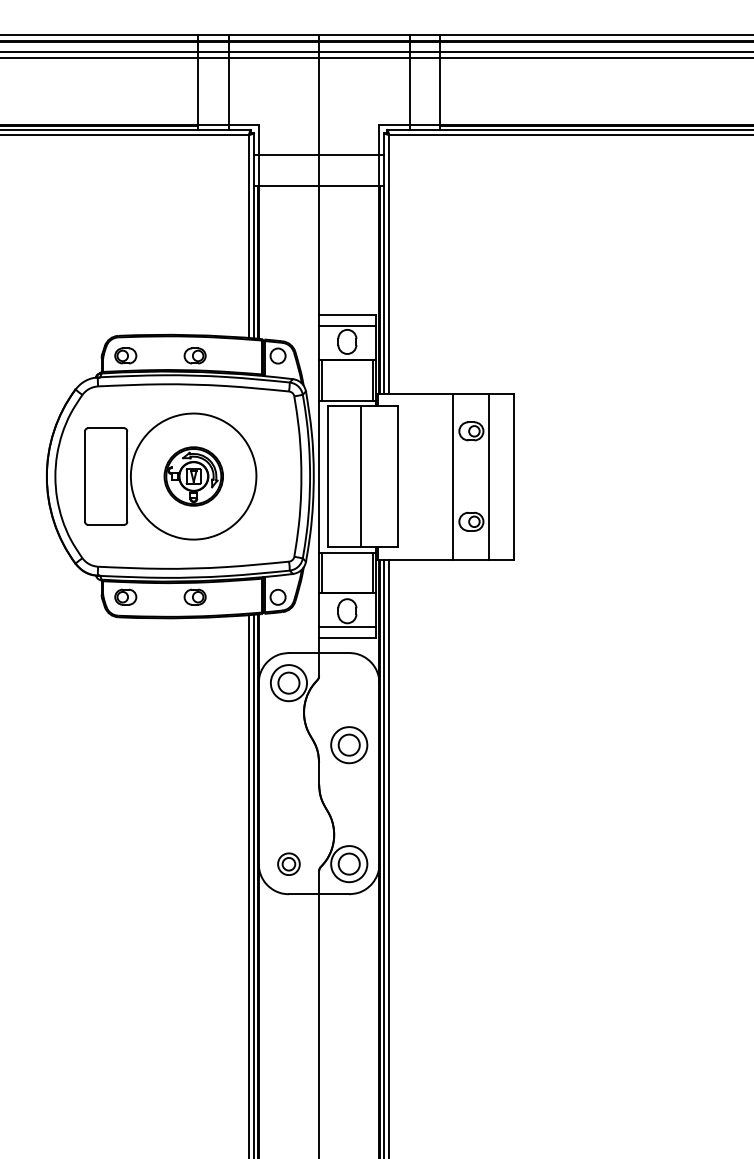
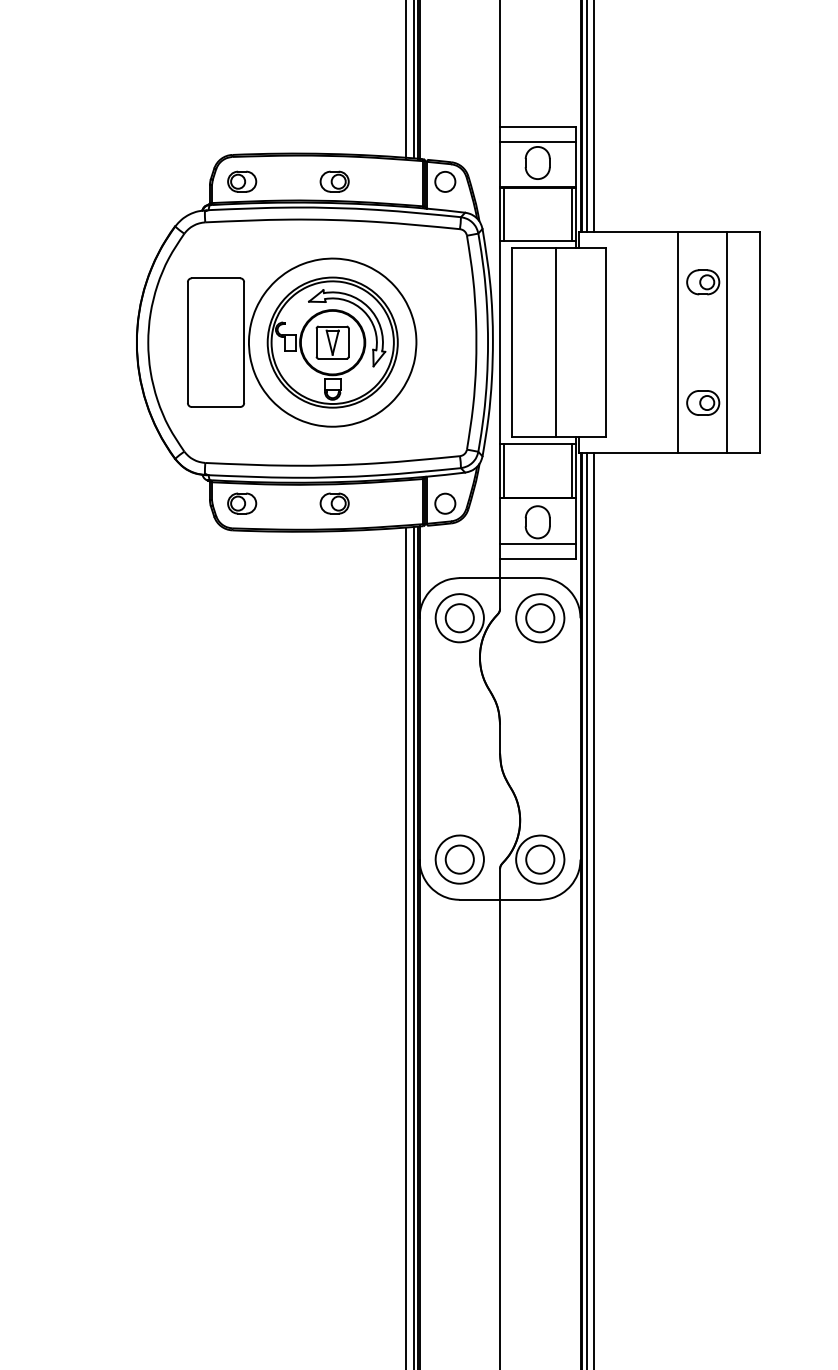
part: (193, 476) -> (332, 342), size x1.67
part: (349, 745) -> (540, 618), moved
part: (288, 864) -> (459, 860), size x1.67

